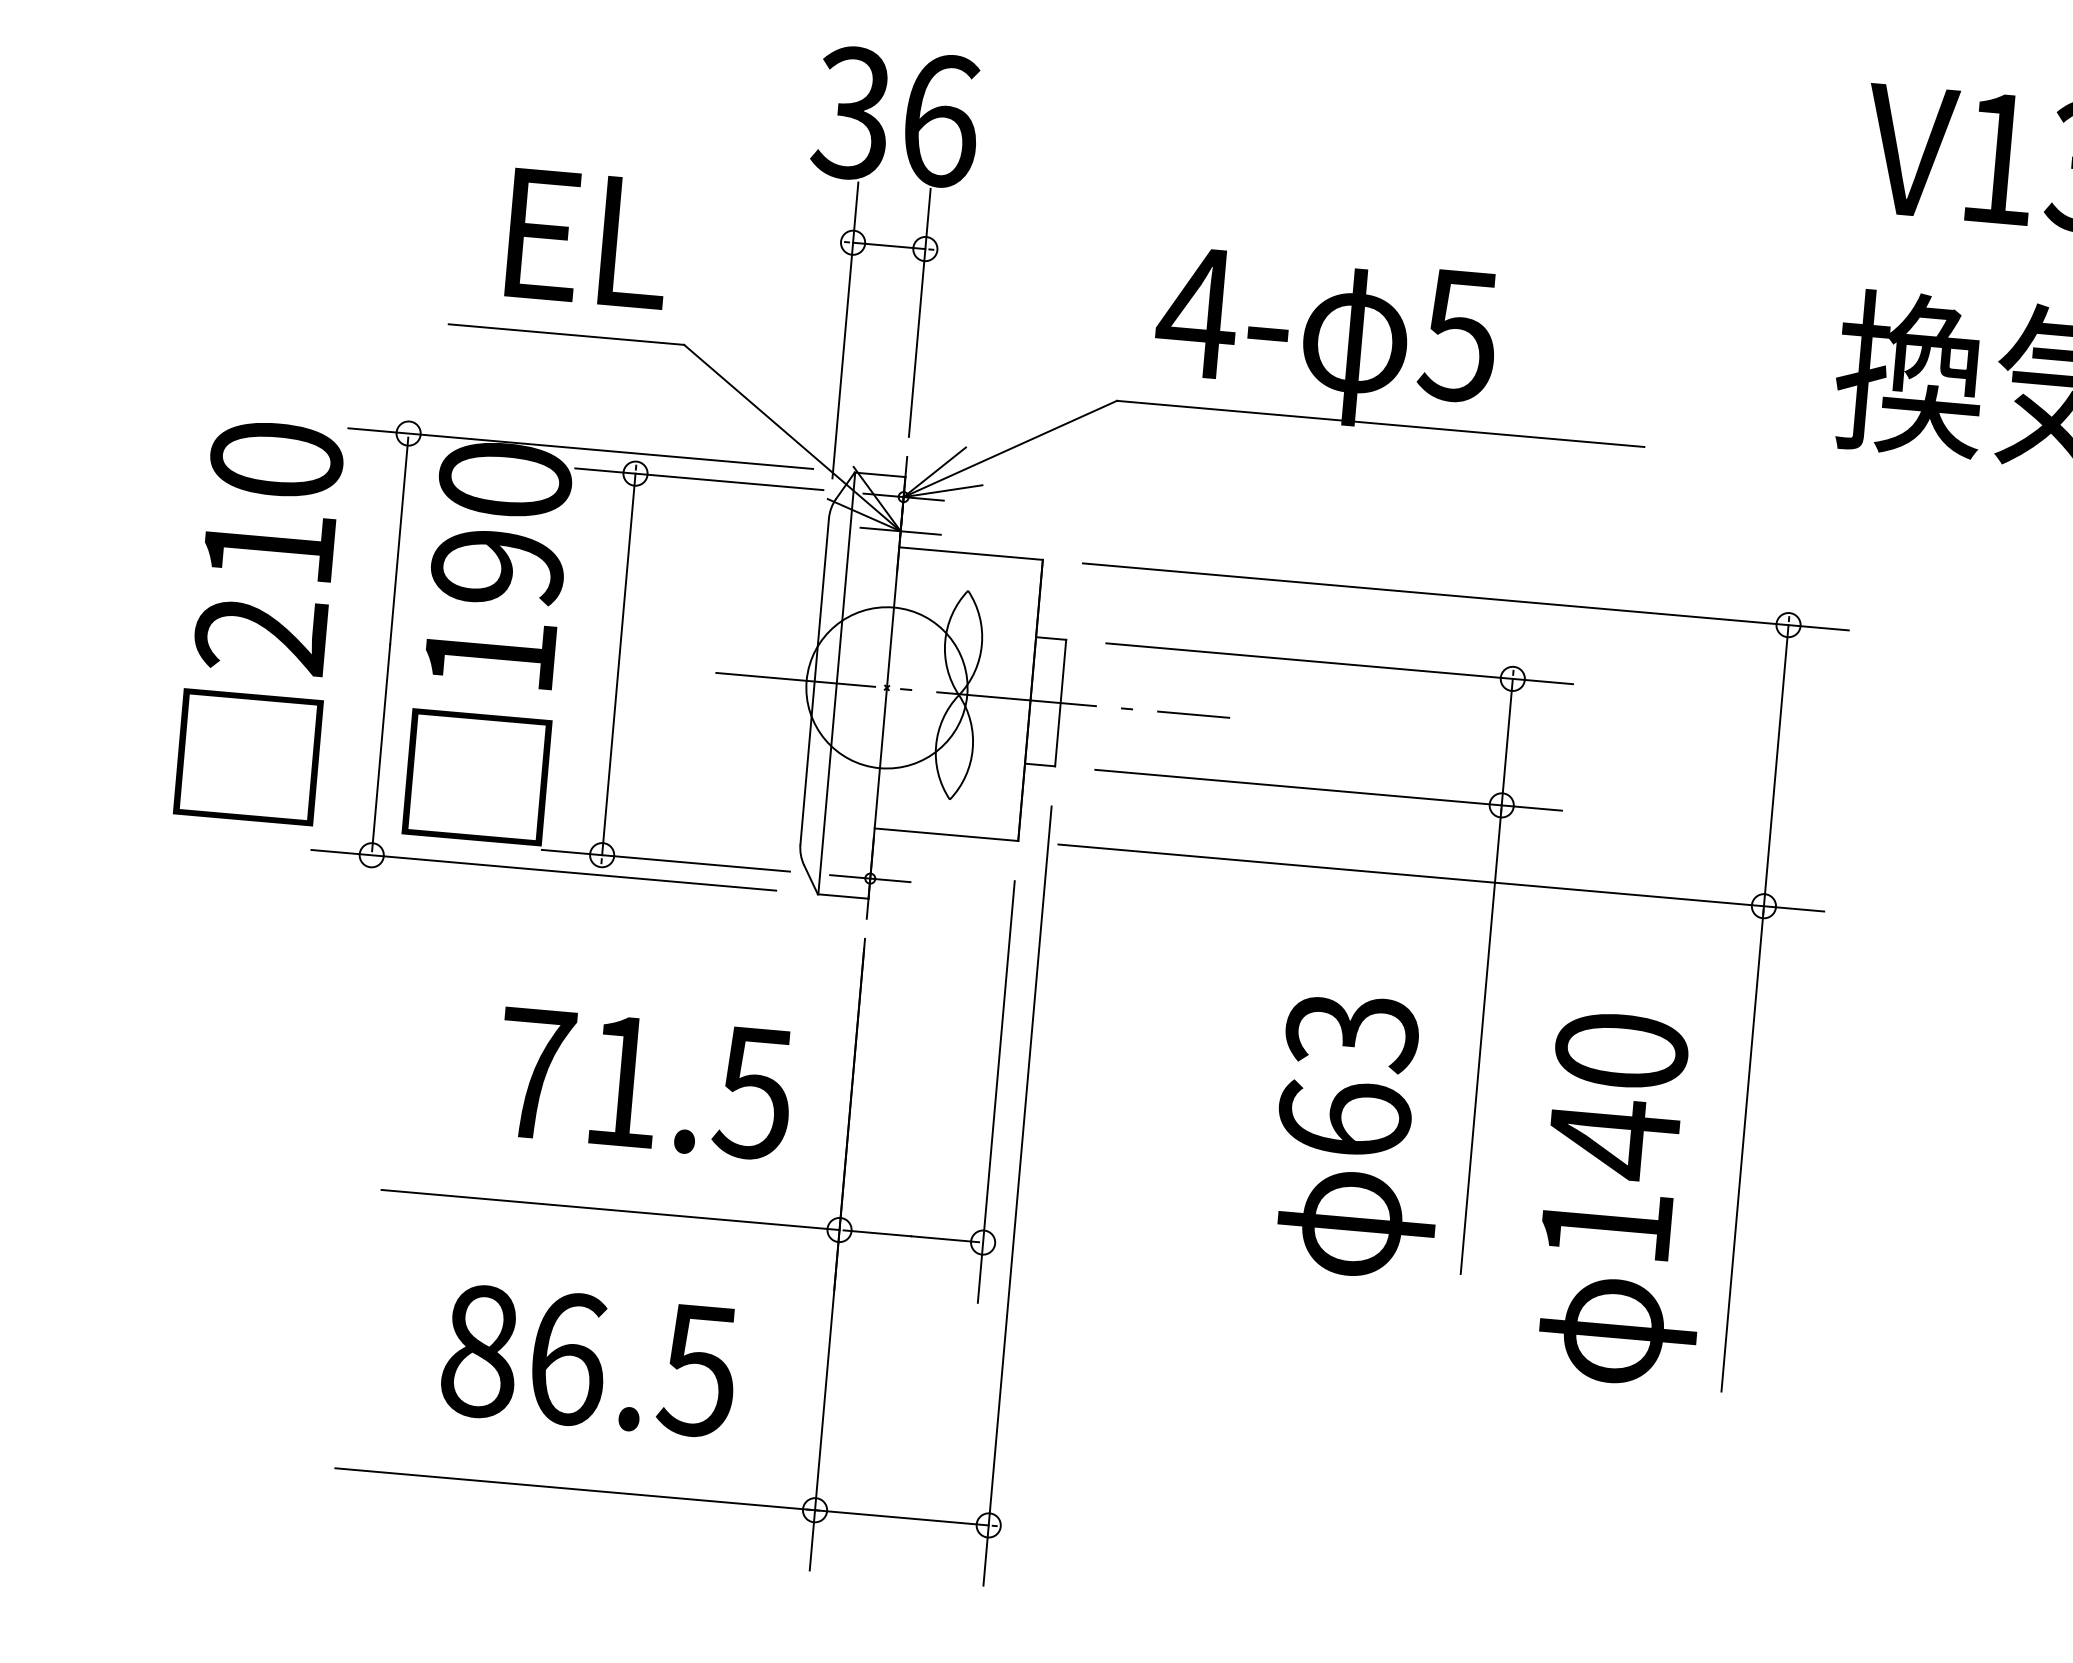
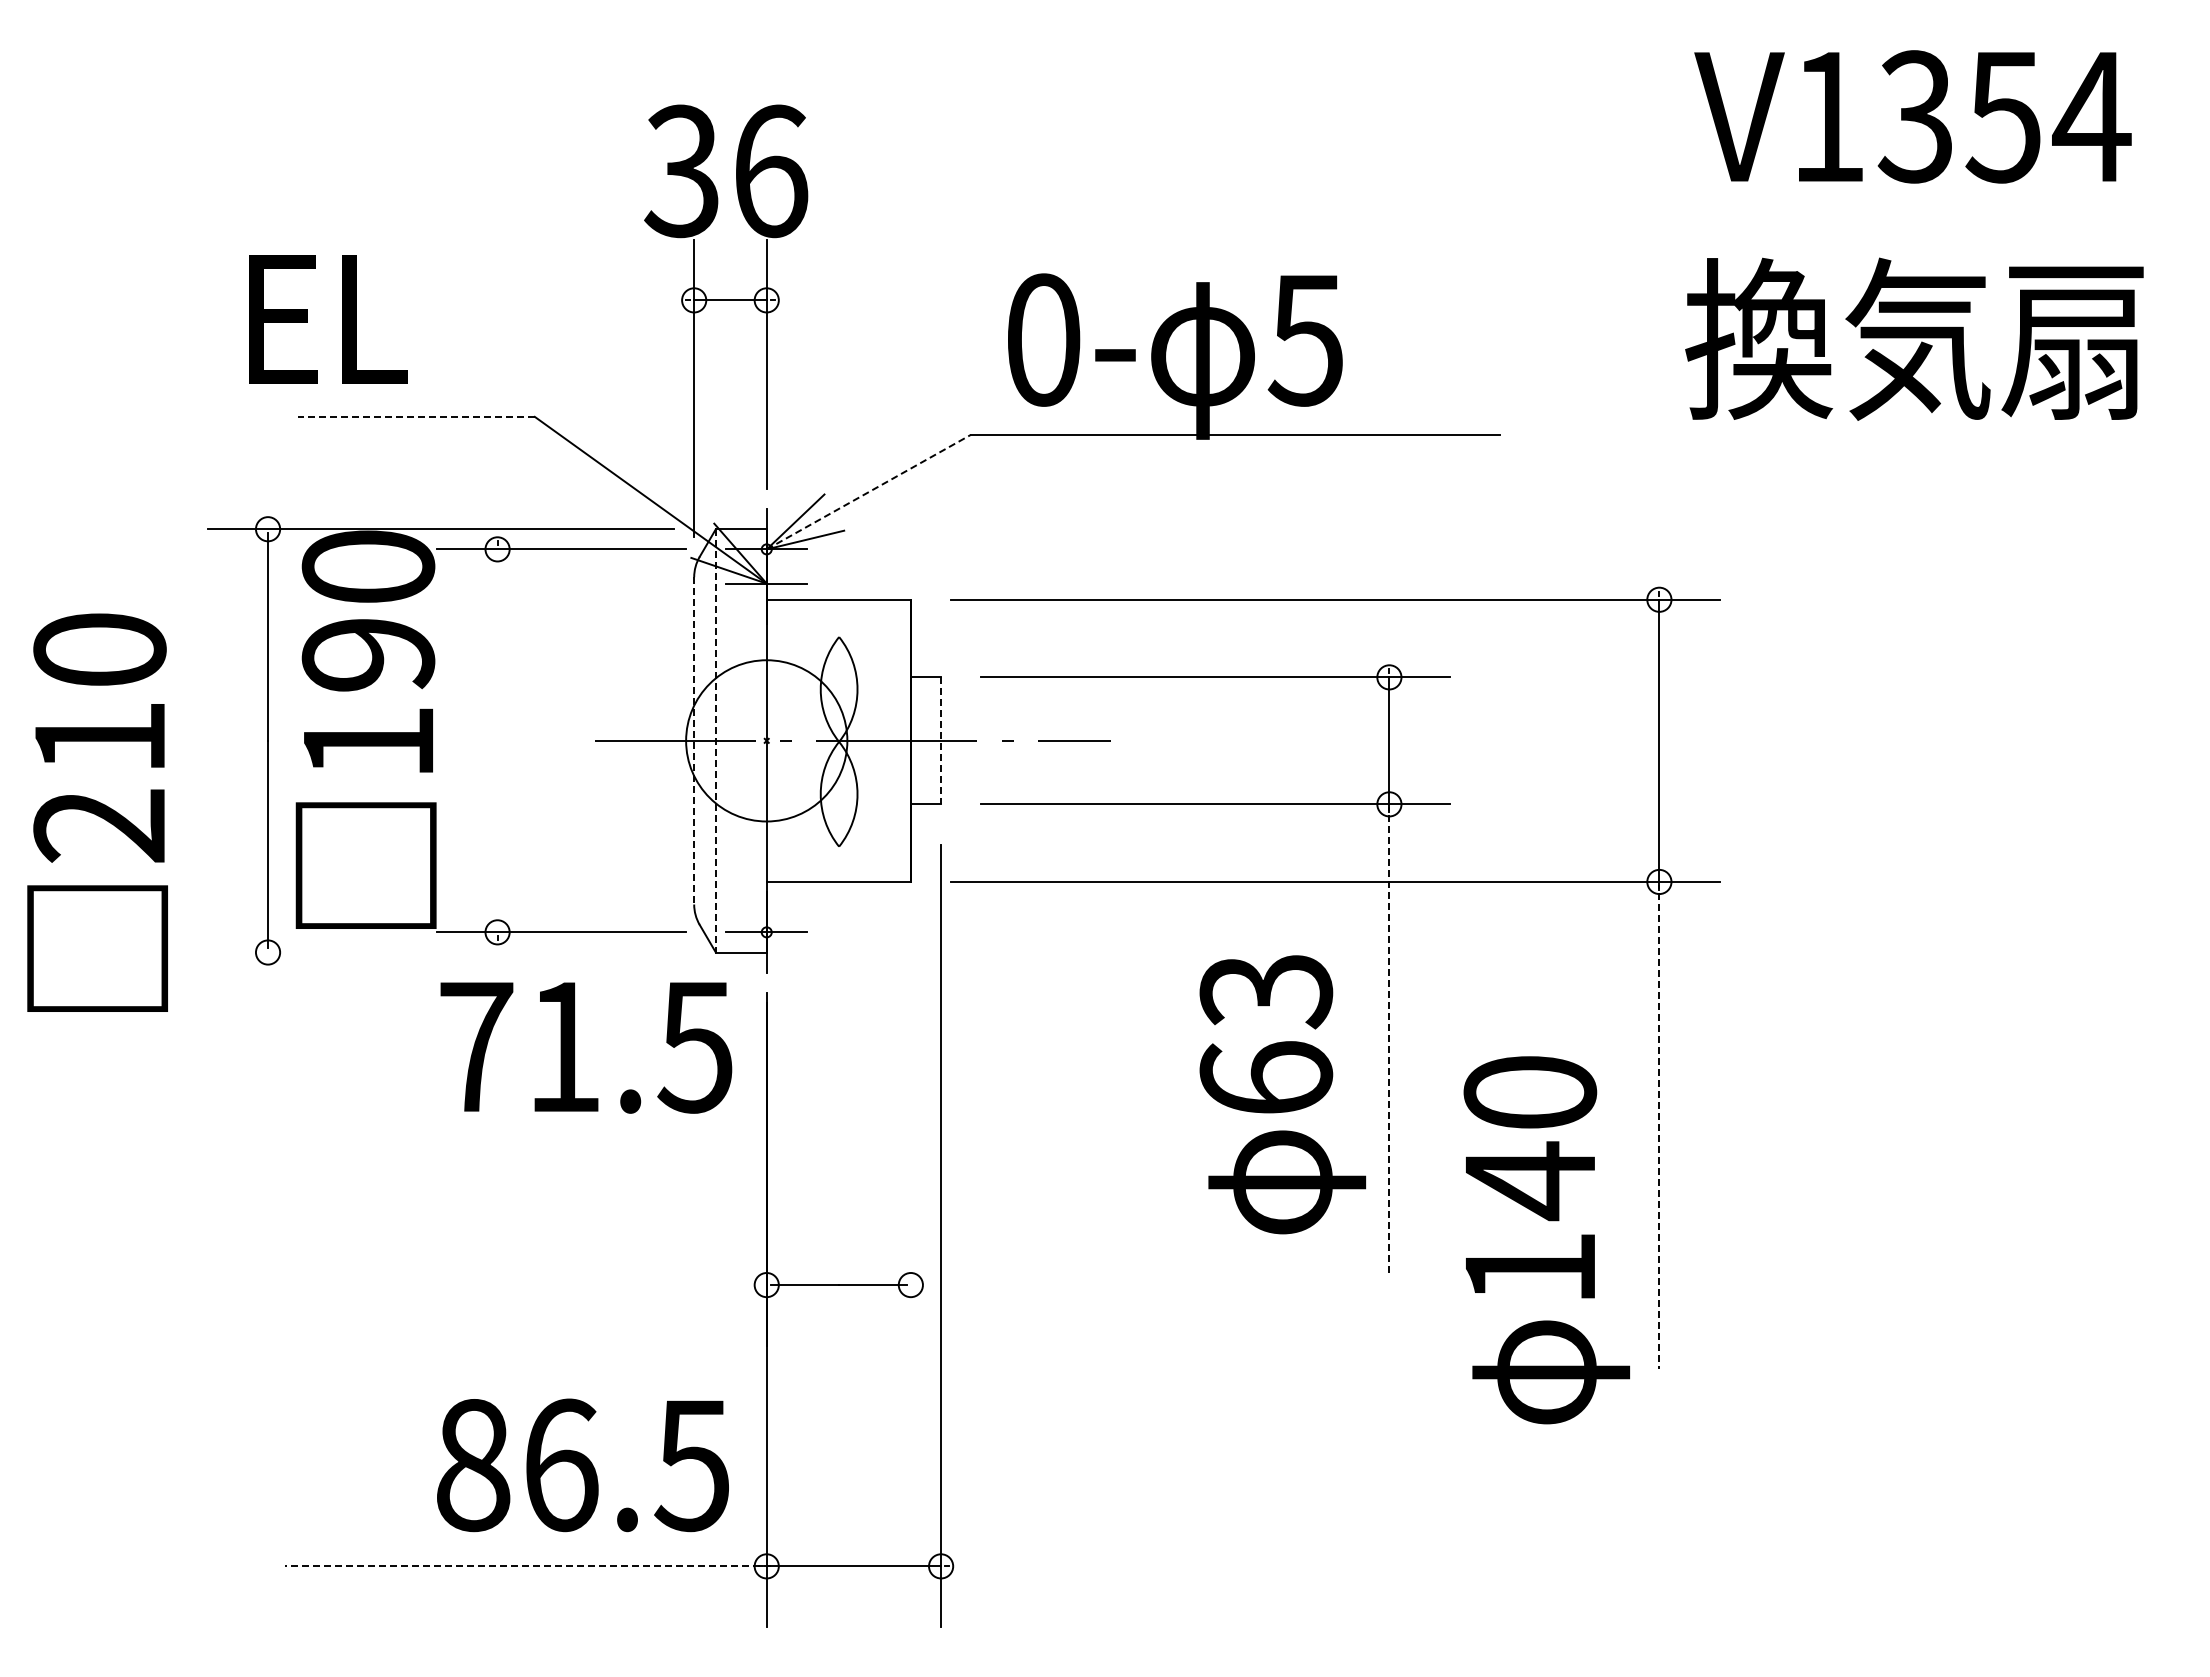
text: (588, 238) -> (328, 319), moved
text: (1196, 312) -> (1042, 339), 4- -> 0-
line: (566, 334) -> (416, 416), solid -> dashed
line: (1011, 448) -> (869, 491), solid -> dashed
text: (260, 621) -> (97, 812), moved
line: (618, 664) -> (497, 740), removed
line: (815, 681) -> (694, 740), solid -> dashed
line: (836, 683) -> (716, 740), solid -> dashed
line: (1061, 703) -> (941, 741), solid -> dashed
line: (543, 870) -> (440, 952), removed
line: (1481, 1040) -> (1389, 1040), solid -> dashed
text: (645, 1083) -> (586, 1047), moved
line: (995, 1091) -> (910, 1133), removed
text: (1359, 1136) -> (1282, 1094), moved
line: (1742, 1148) -> (1659, 1125), solid -> dashed
text: (1624, 1199) -> (1546, 1240), moved
line: (610, 1210) -> (536, 1285), removed
text: (588, 1361) -> (582, 1465), moved
line: (577, 1489) -> (528, 1566), solid -> dashed

